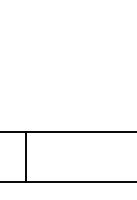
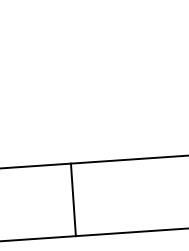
line: (26, 156) -> (74, 199), moved

